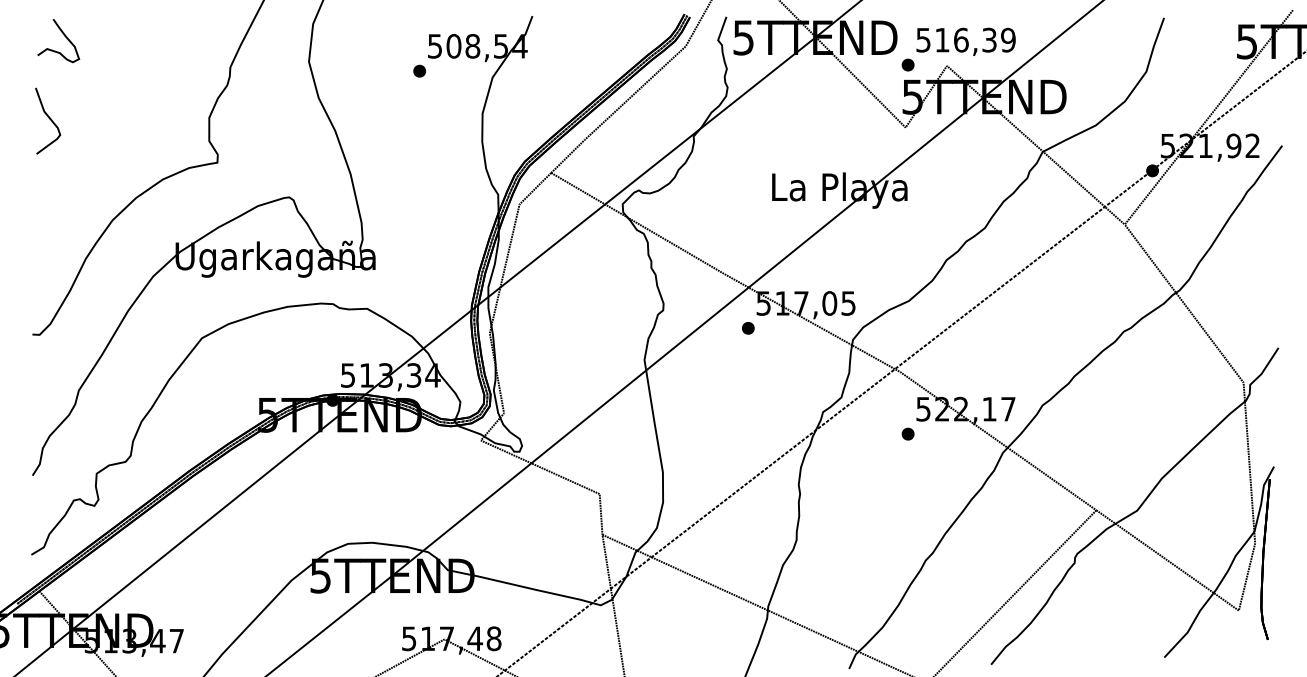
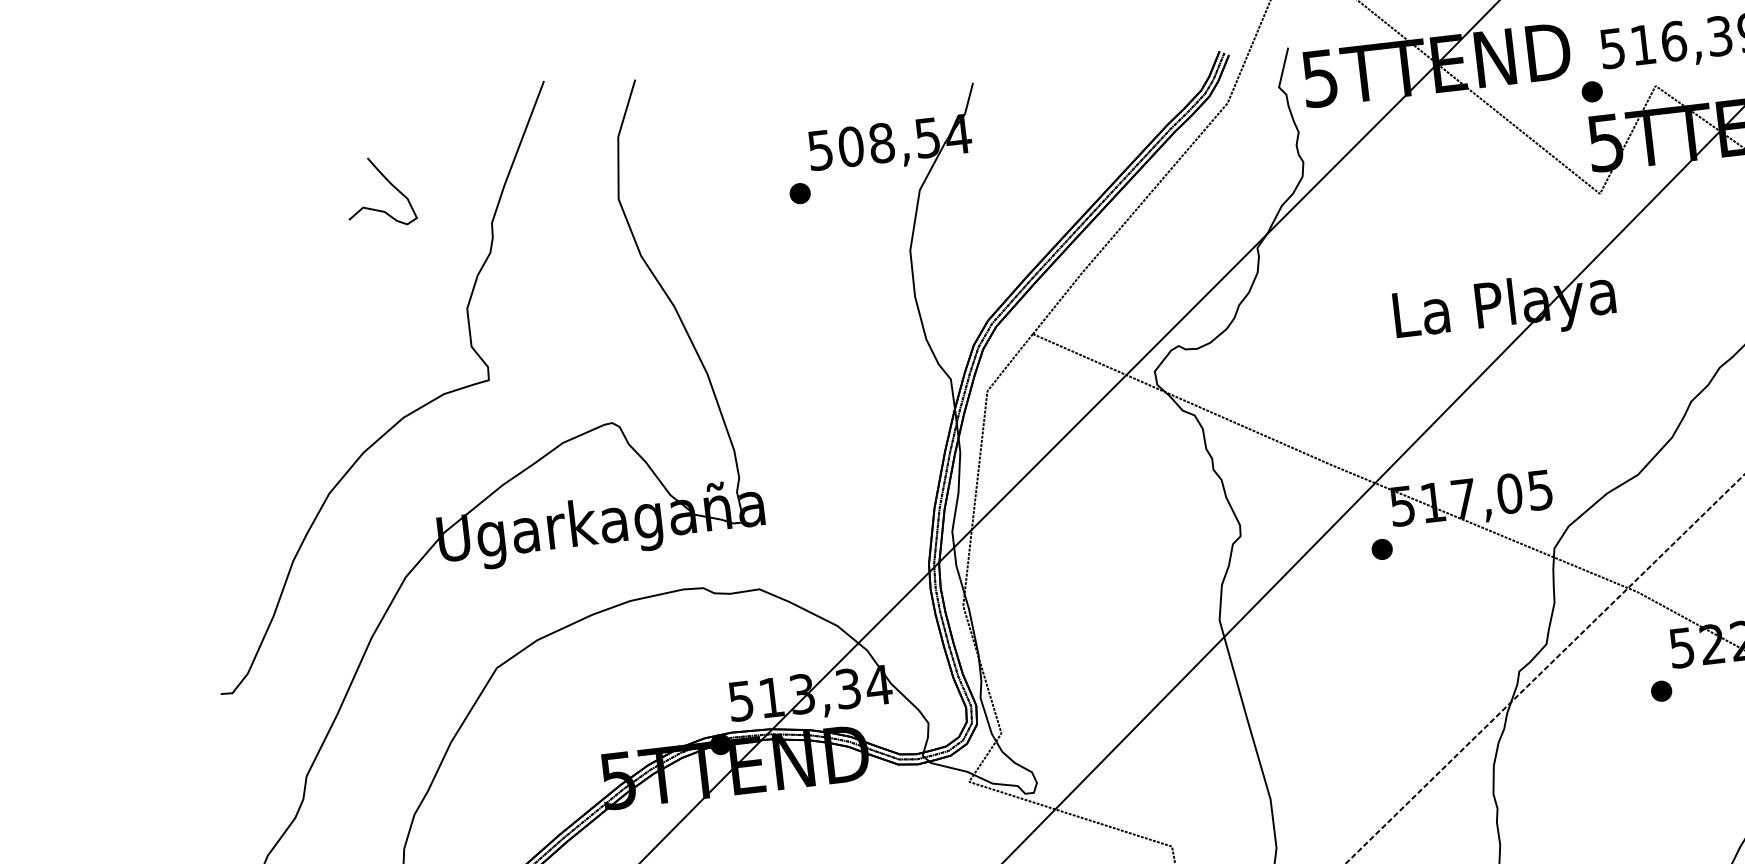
curve: (63, 35) -> (387, 182), moved
curve: (49, 119) -> (208, 341), removed

